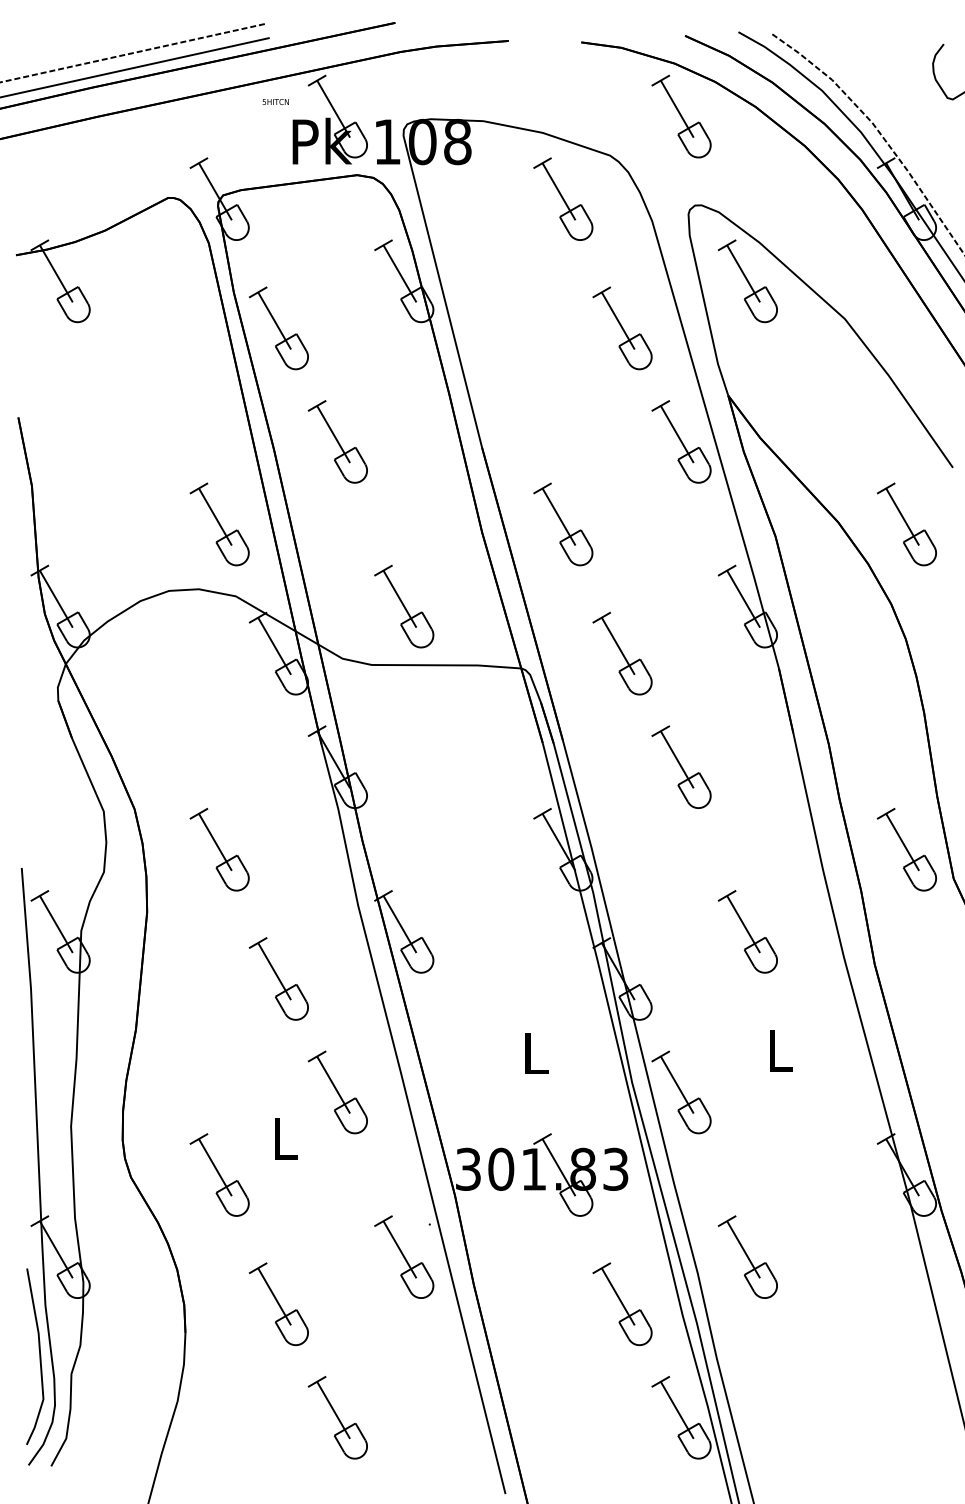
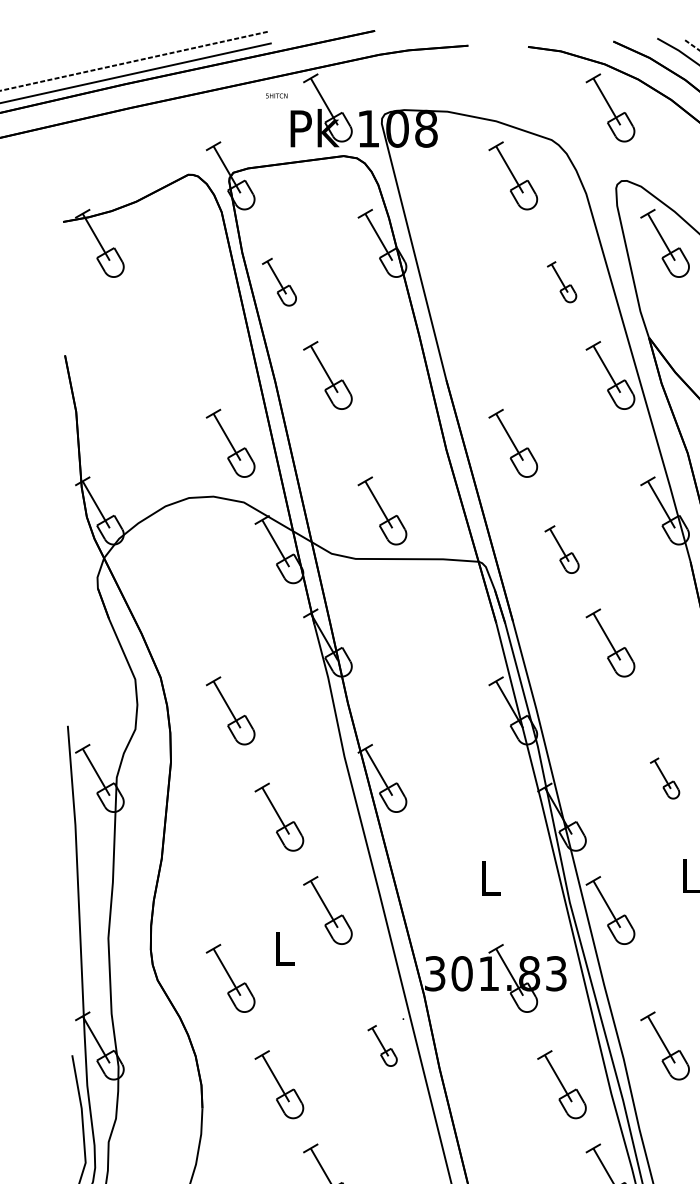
part: (278, 328) -> (278, 282), size x0.7
part: (622, 328) -> (561, 282), size x0.6
part: (622, 653) -> (561, 549), size x0.7
part: (747, 931) -> (664, 778), size x0.6
part: (404, 1256) -> (382, 1045), size x0.6

